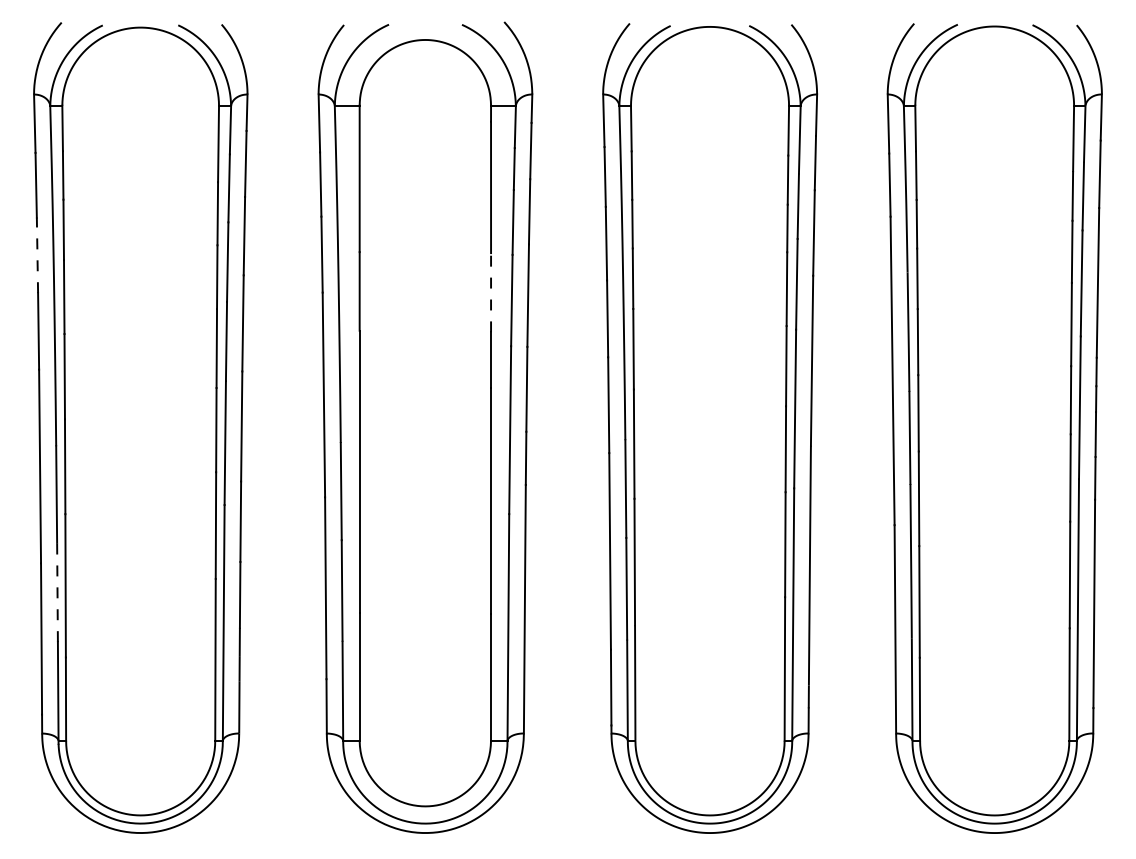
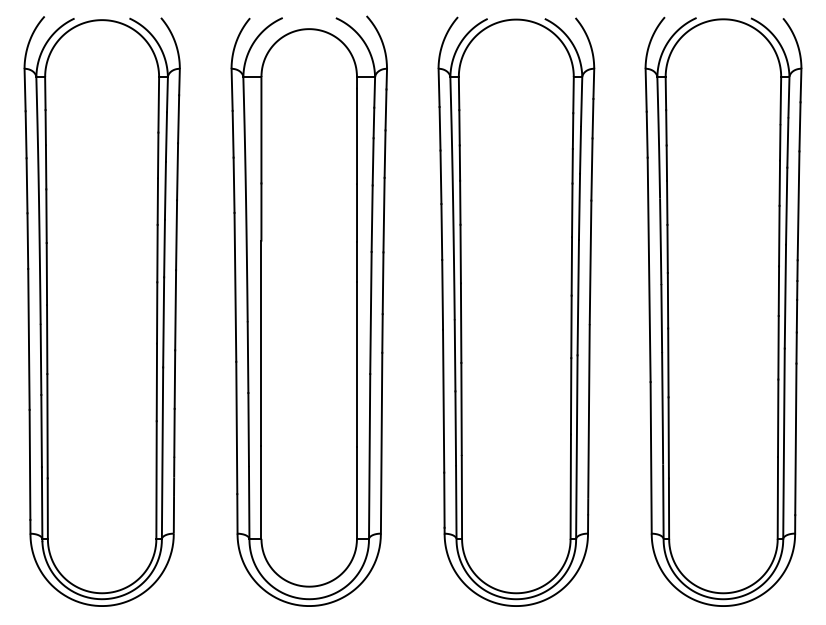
line: (37, 255) -> (27, 185), dashed -> solid
line: (491, 292) -> (357, 212), dashed -> solid
line: (57, 592) -> (41, 431), dashed -> solid

